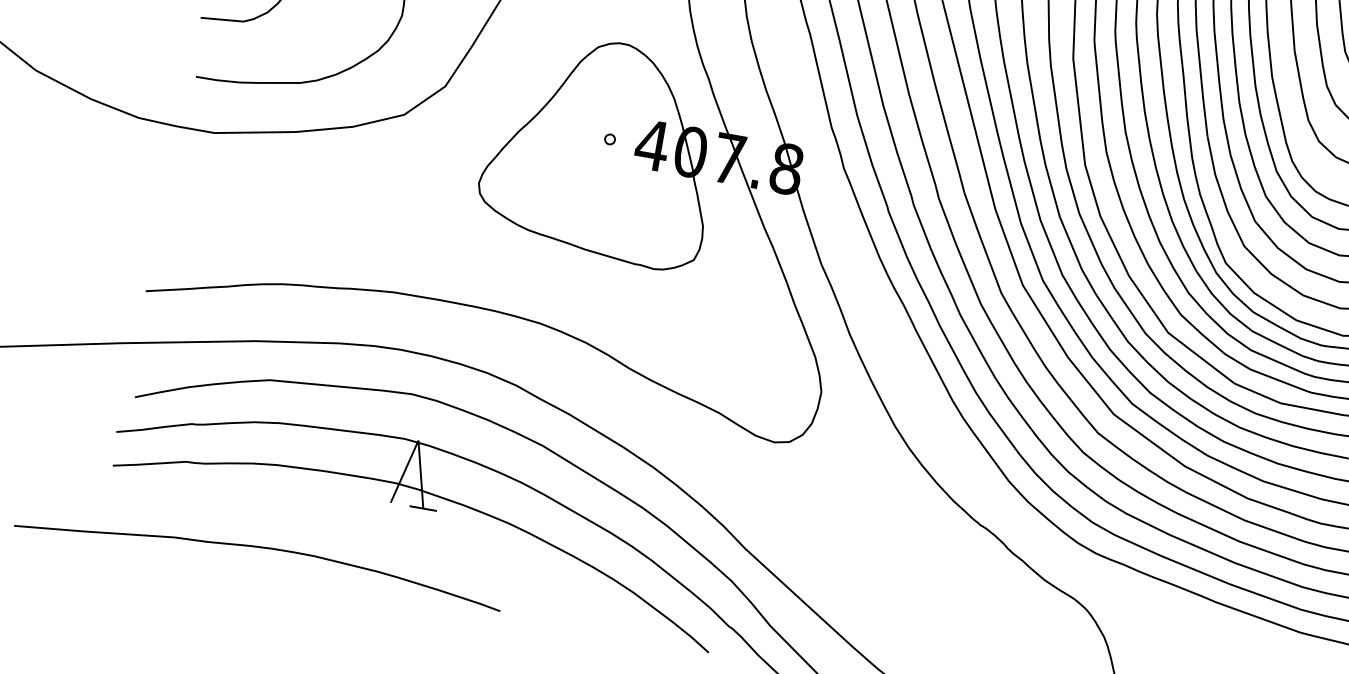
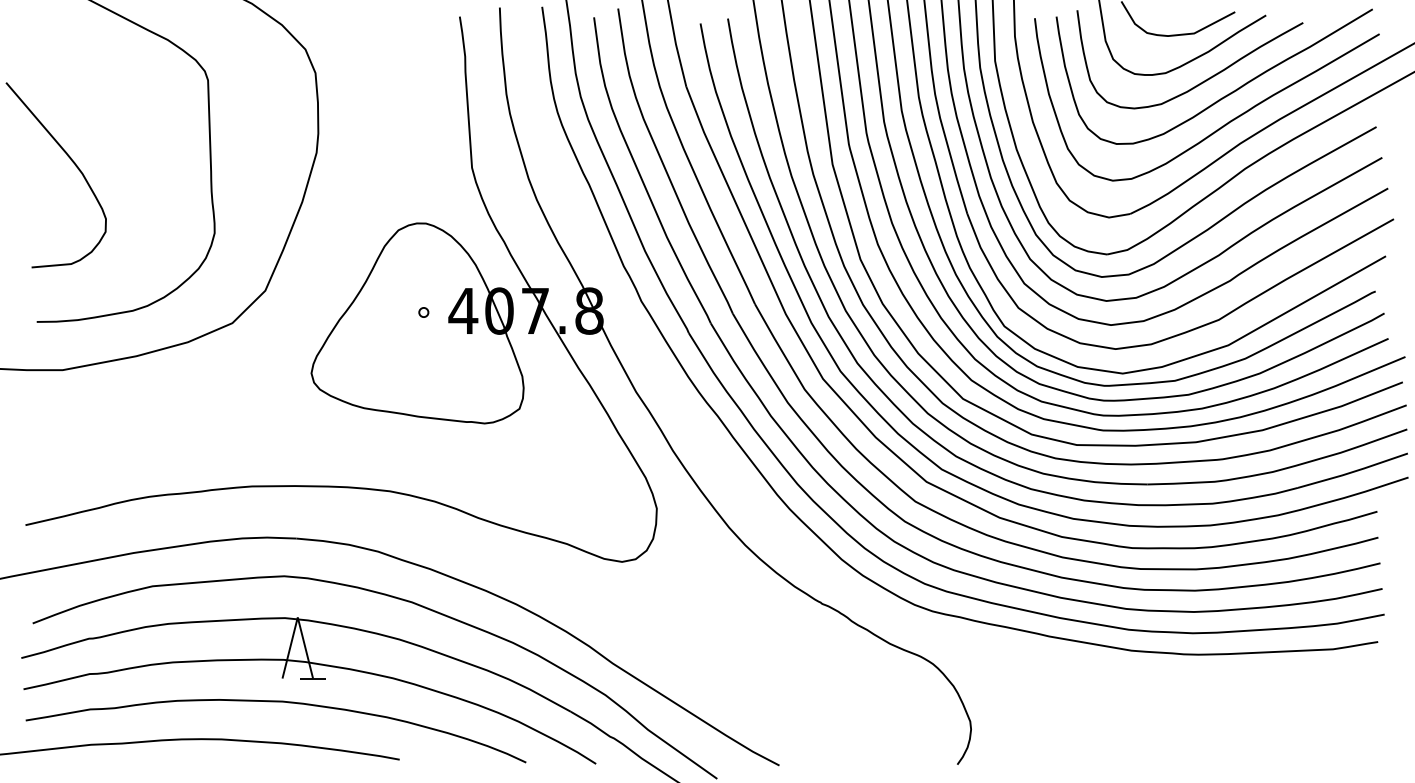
curve: (378, 527) -> (275, 702), added

